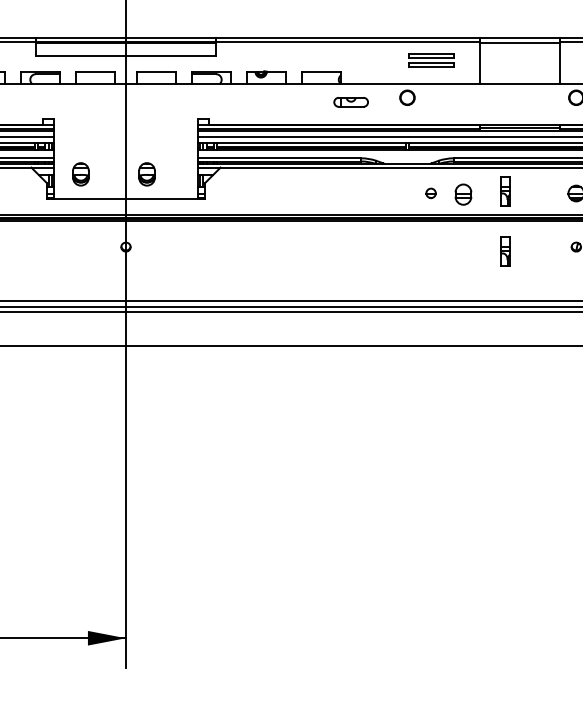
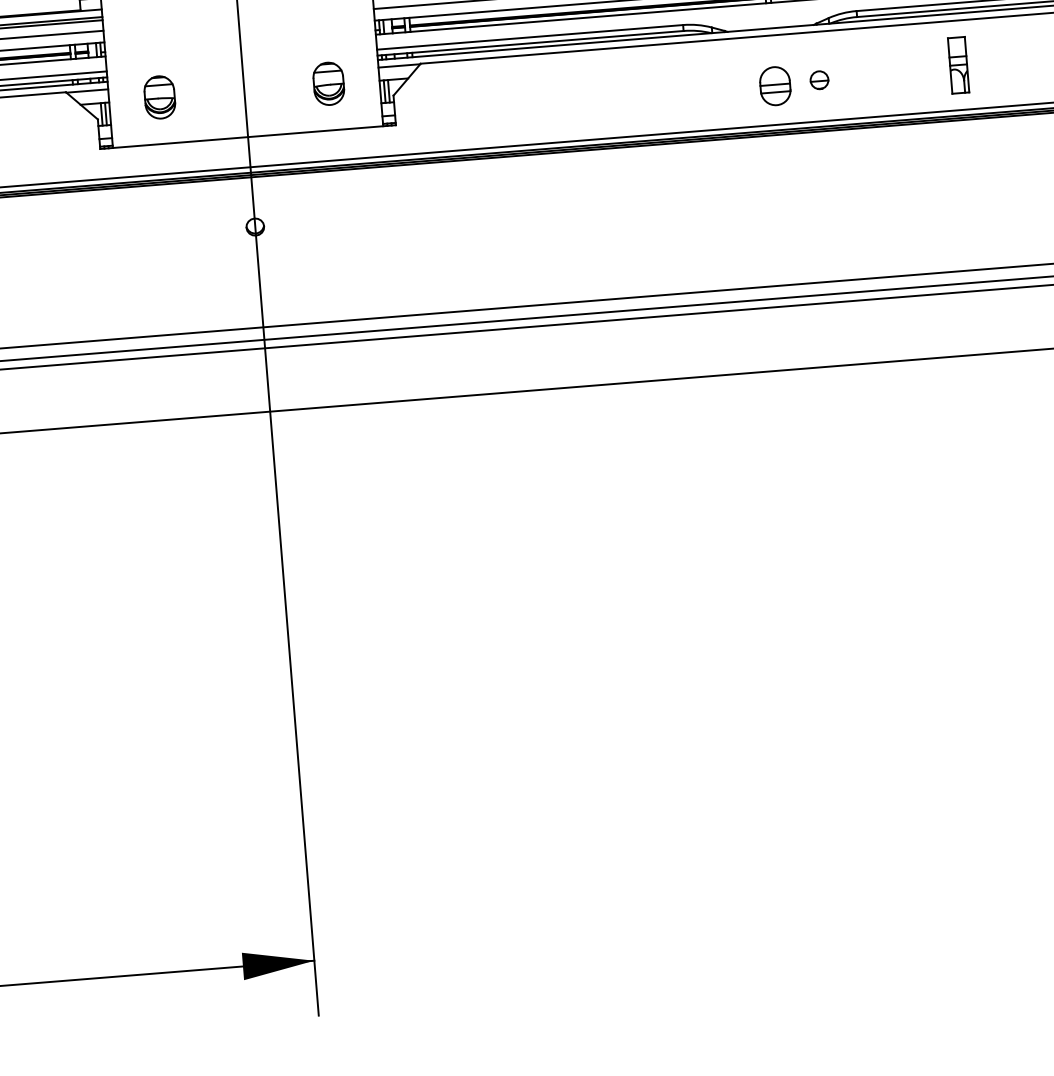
part: (146, 174) -> (327, 84), moved
part: (463, 194) -> (775, 85), moved
part: (505, 251) -> (967, 178), removed

